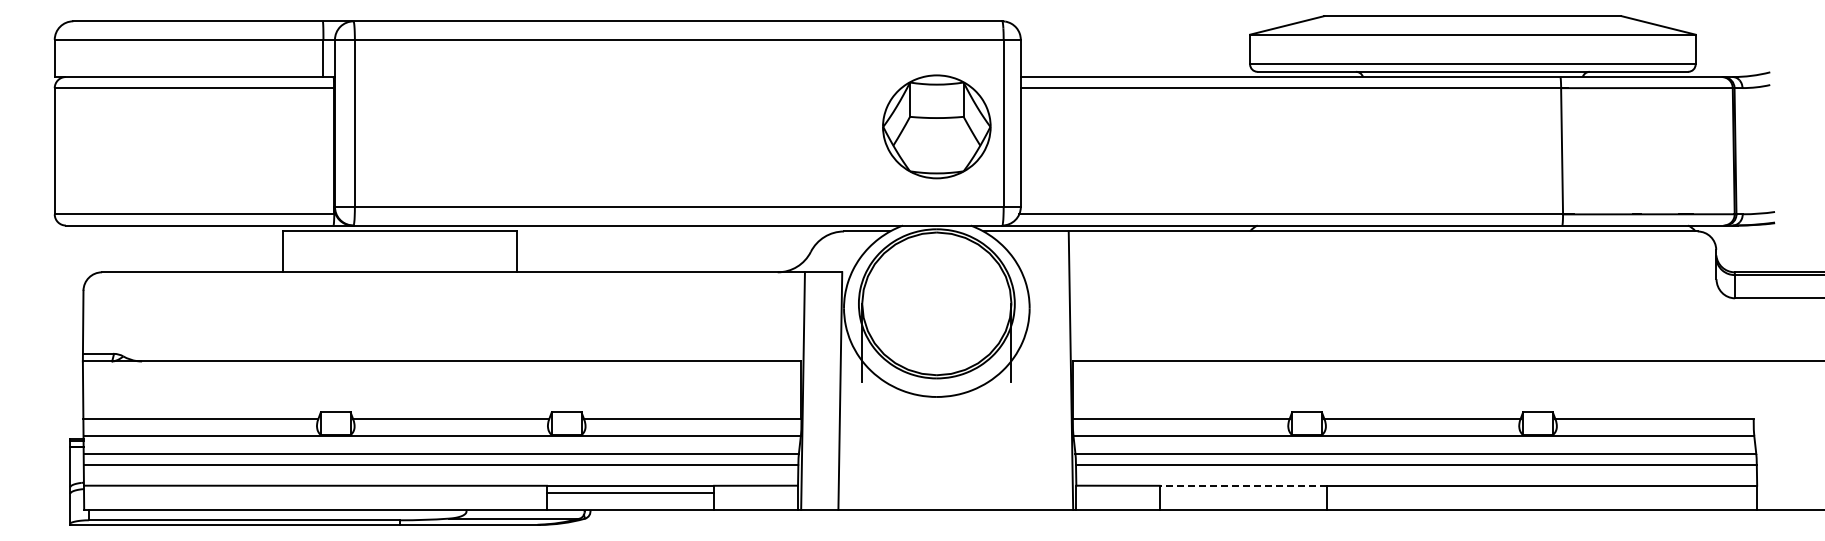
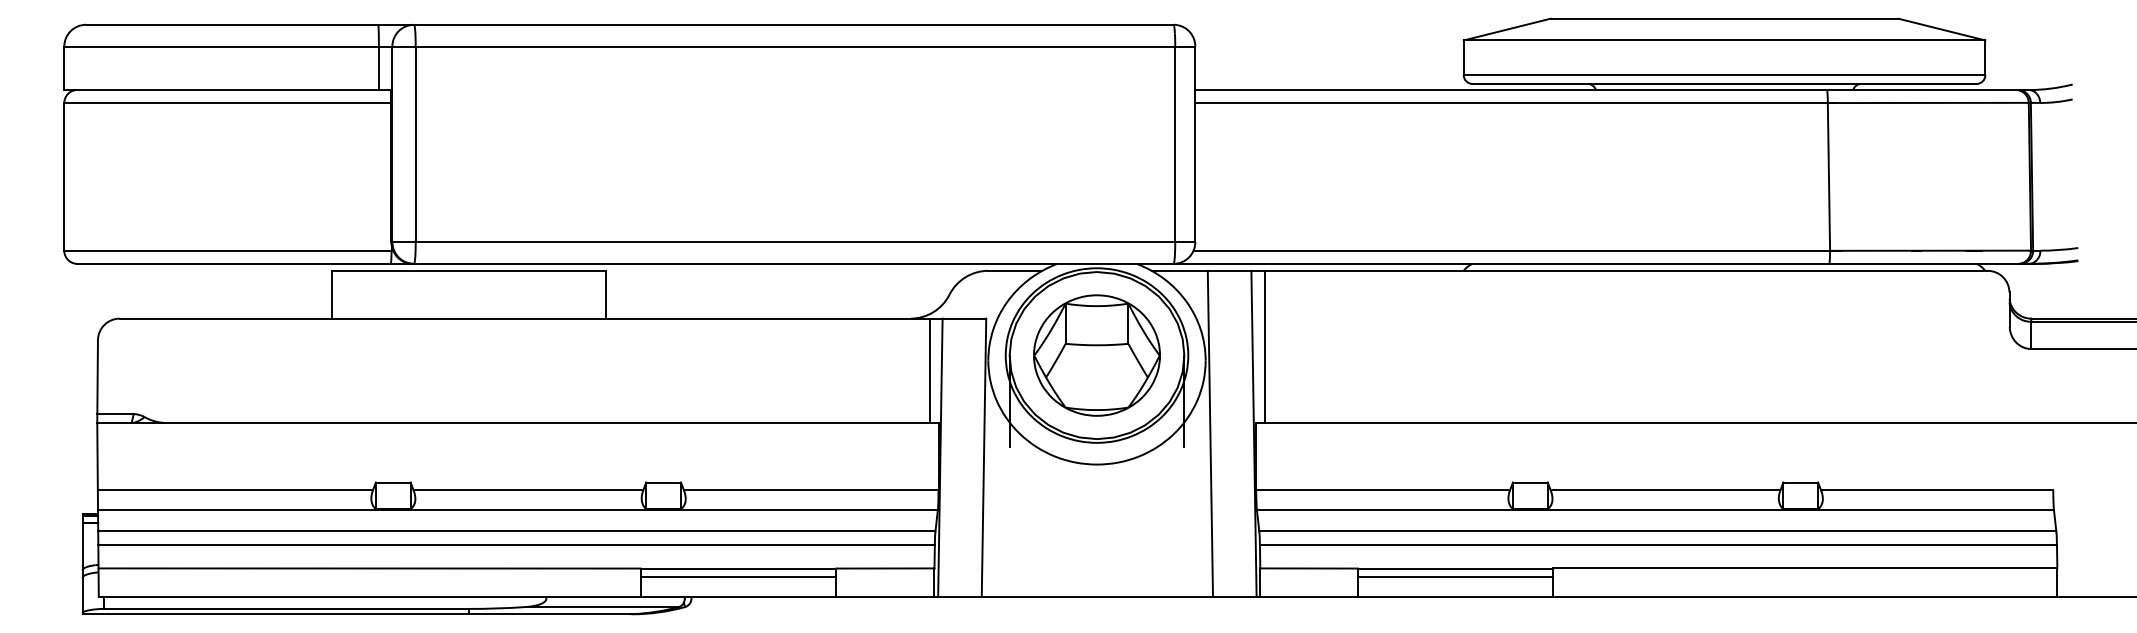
part: (936, 126) -> (1096, 355), moved
line: (1080, 296) -> (1265, 346), added
line: (793, 316) -> (929, 370), added
line: (1033, 370) -> (1210, 433), added
line: (1243, 485) -> (1456, 568), dashed -> solid
line: (1242, 493) -> (1454, 577), added

